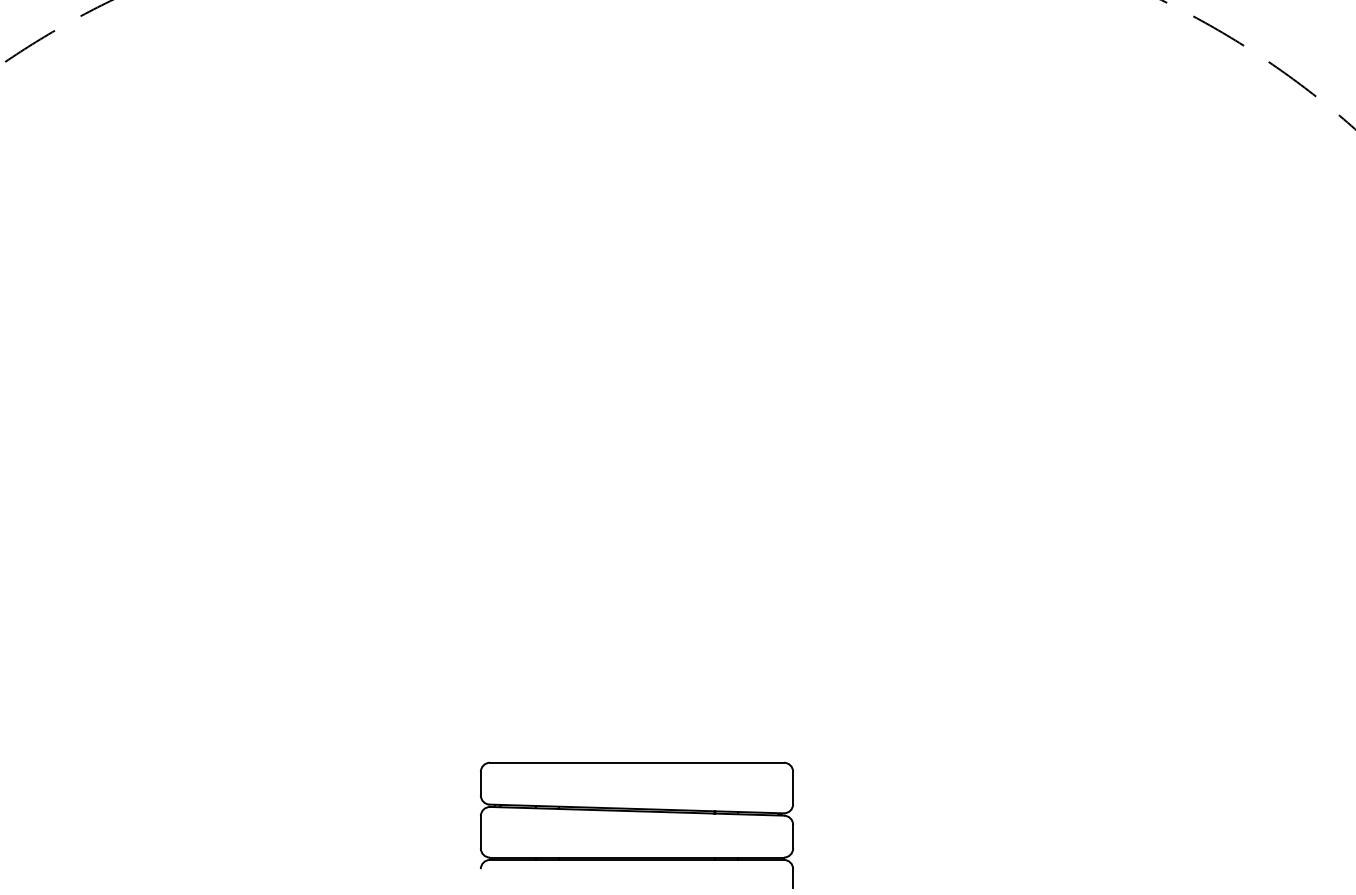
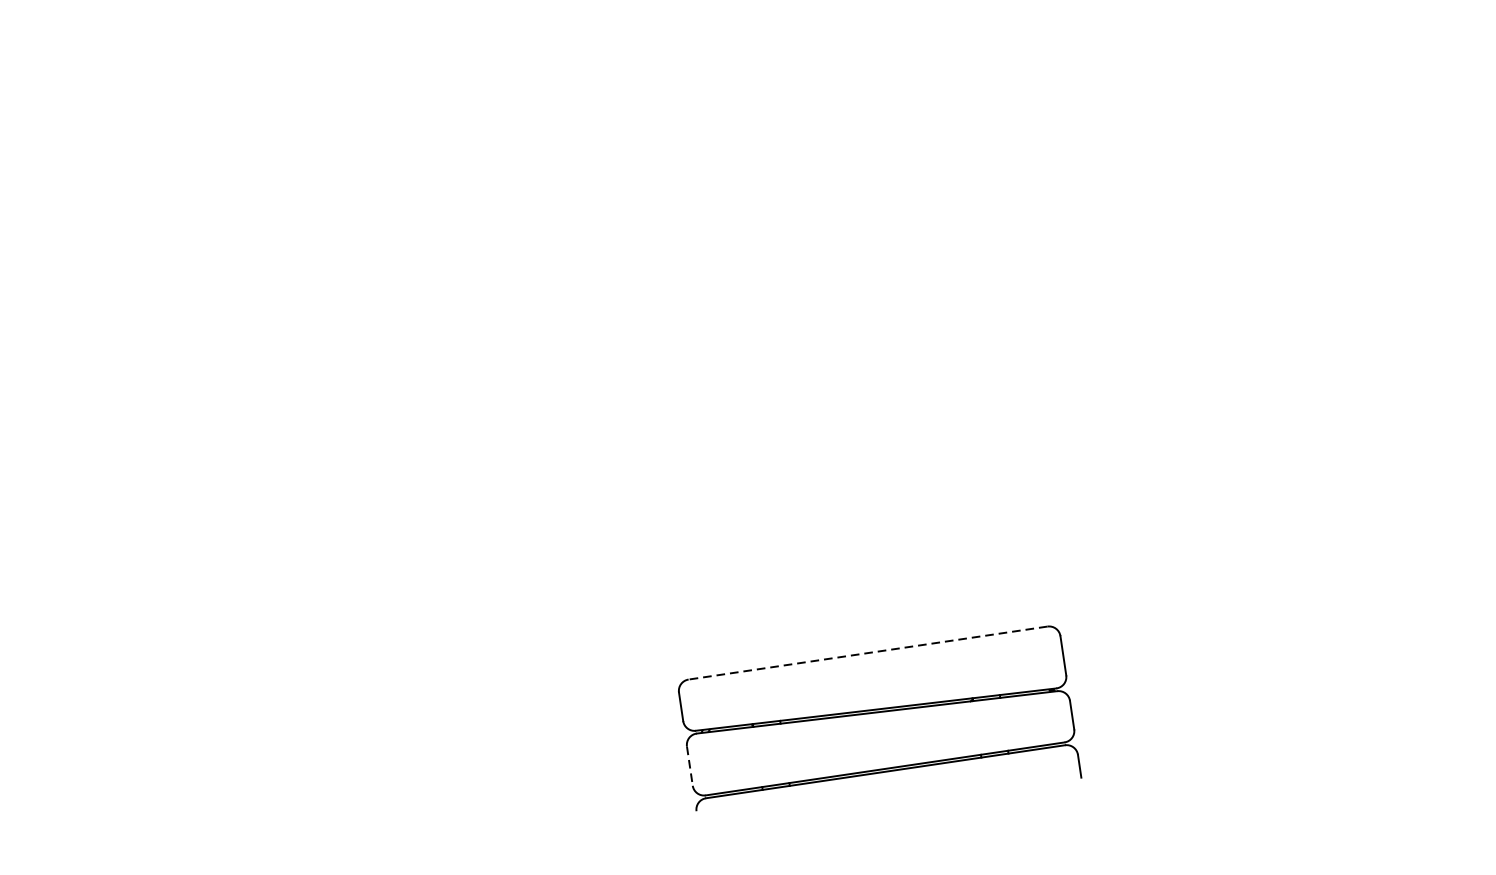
line: (636, 762) -> (867, 652), solid -> dashed
line: (480, 832) -> (689, 766), solid -> dashed

